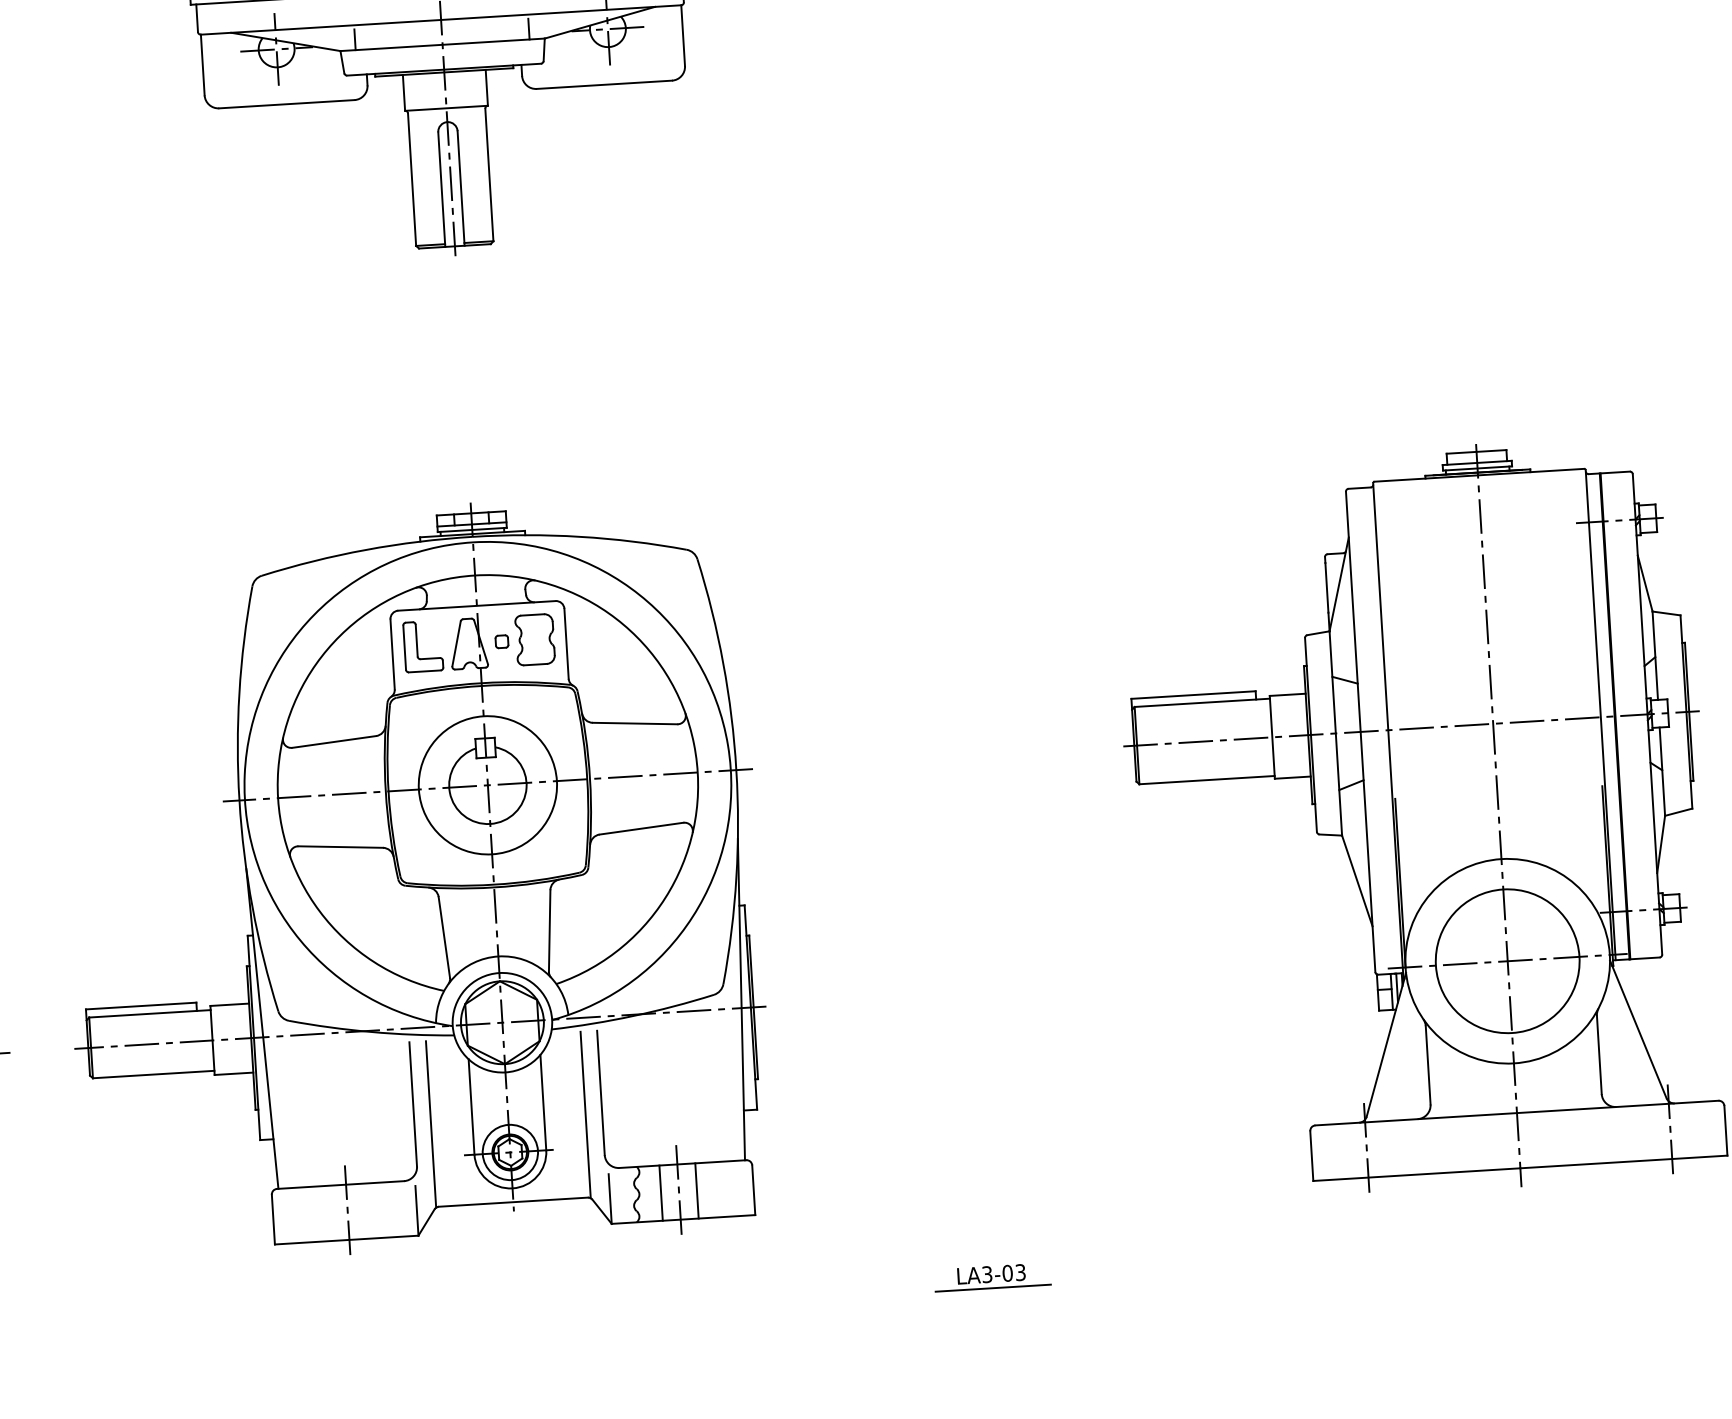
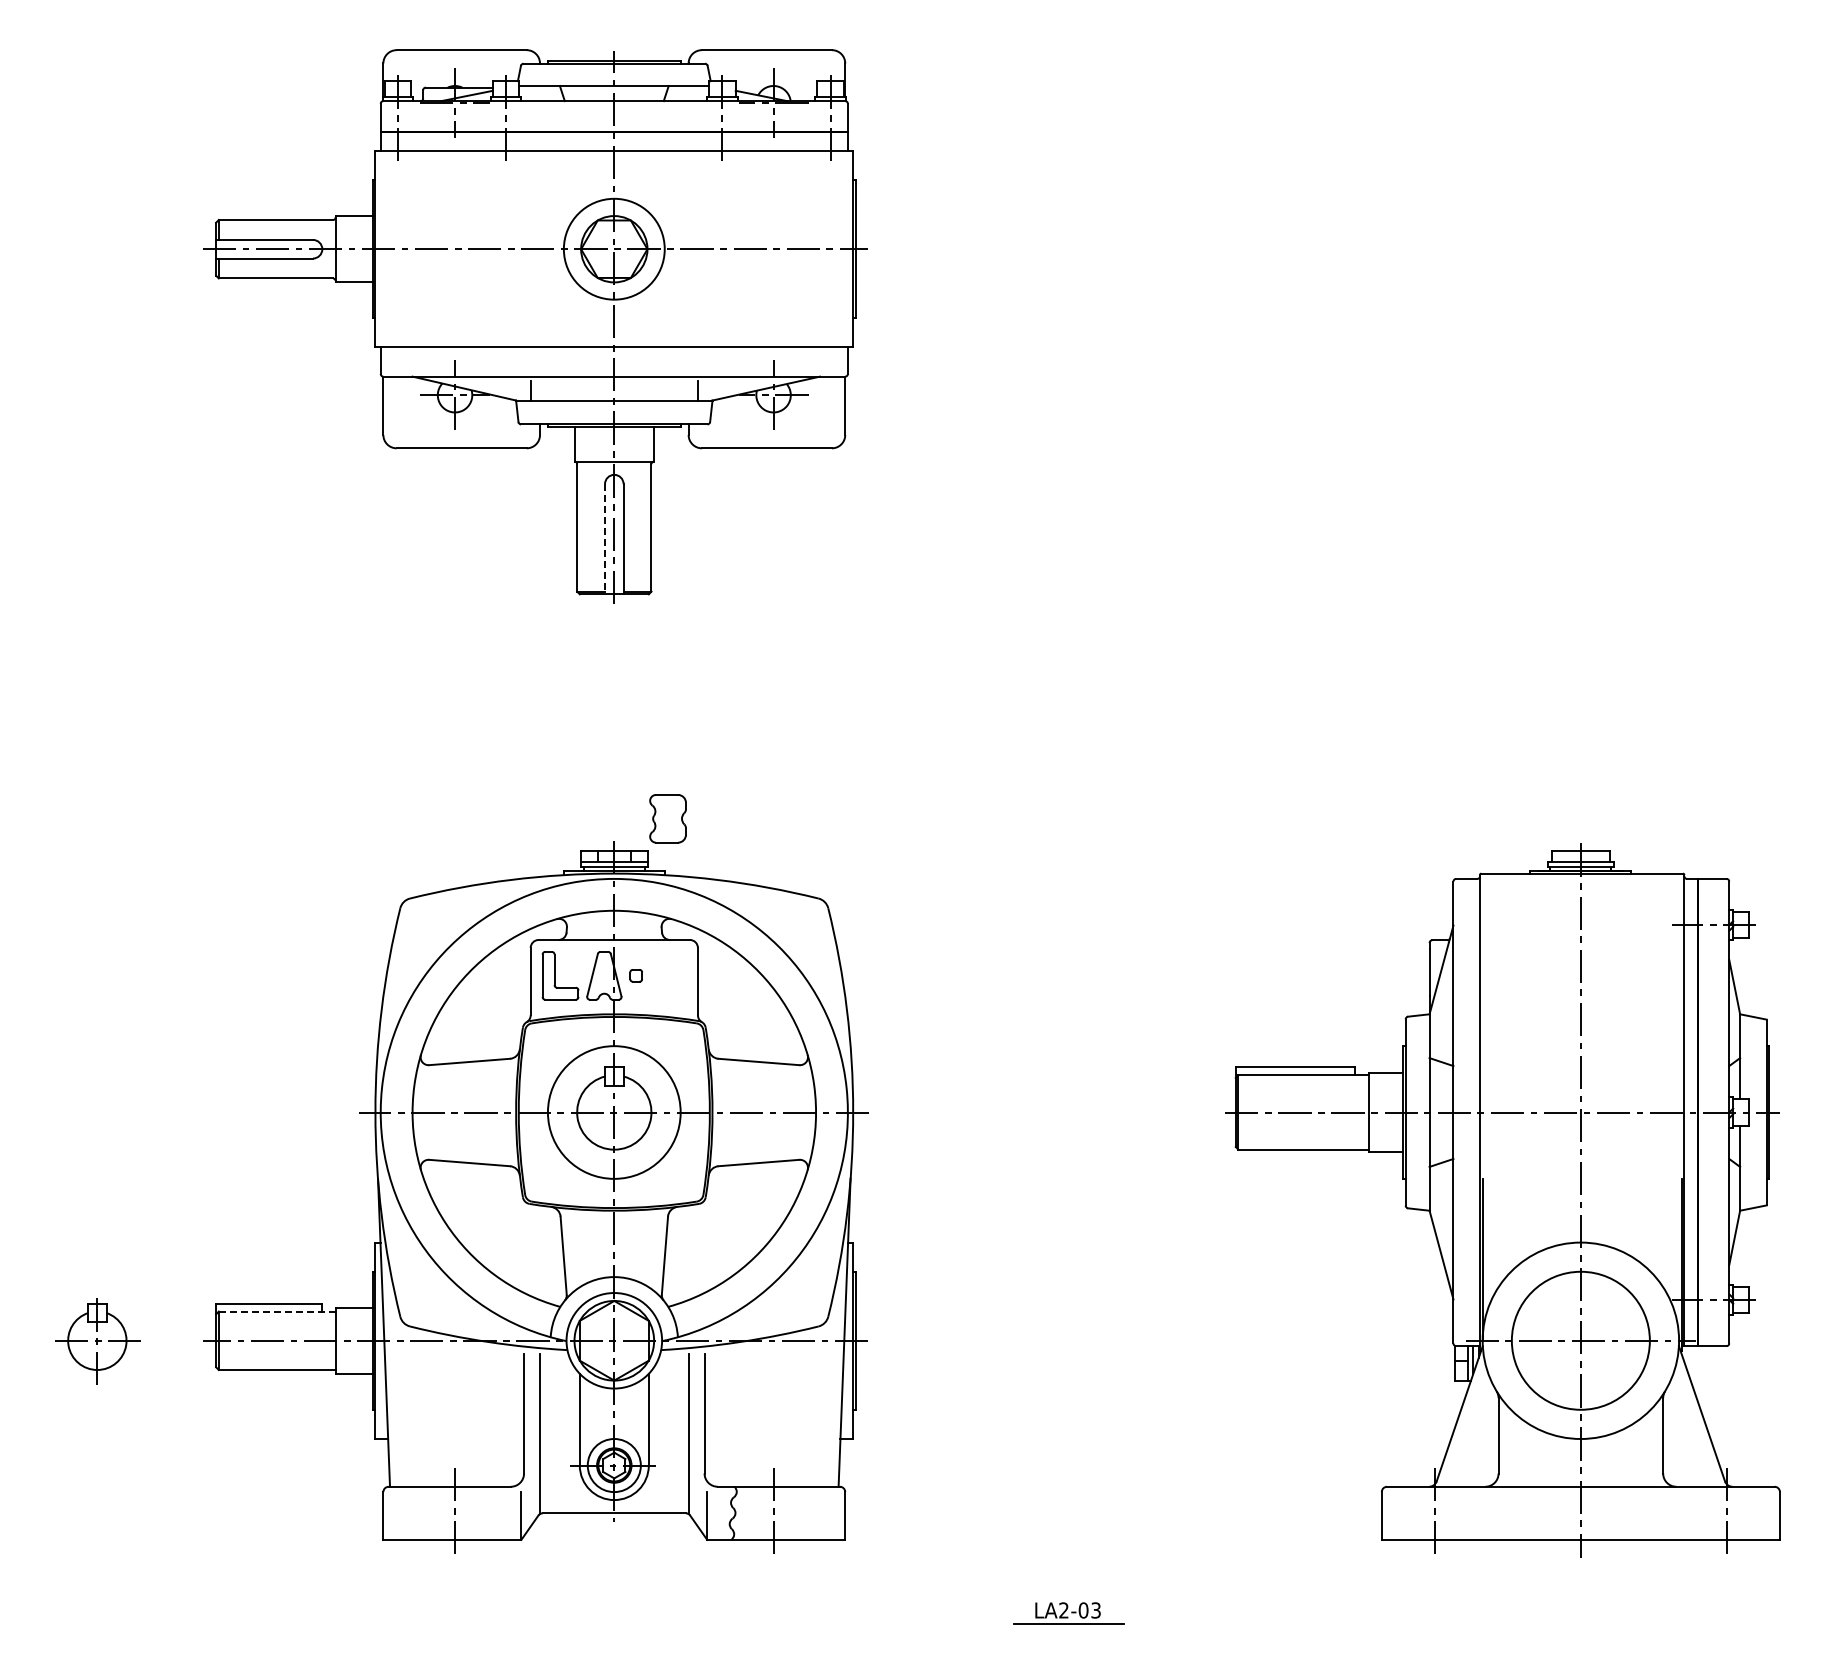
line: (442, 189) -> (605, 539), solid -> dashed
part: (534, 639) -> (667, 818), moved
line: (149, 1013) -> (276, 1311), solid -> dashed
line: (696, 1190) -> (790, 1512), removed
line: (661, 1192) -> (756, 1512), removed
text: (986, 1274) -> (1063, 1610), LA3-03 -> LA2-03

